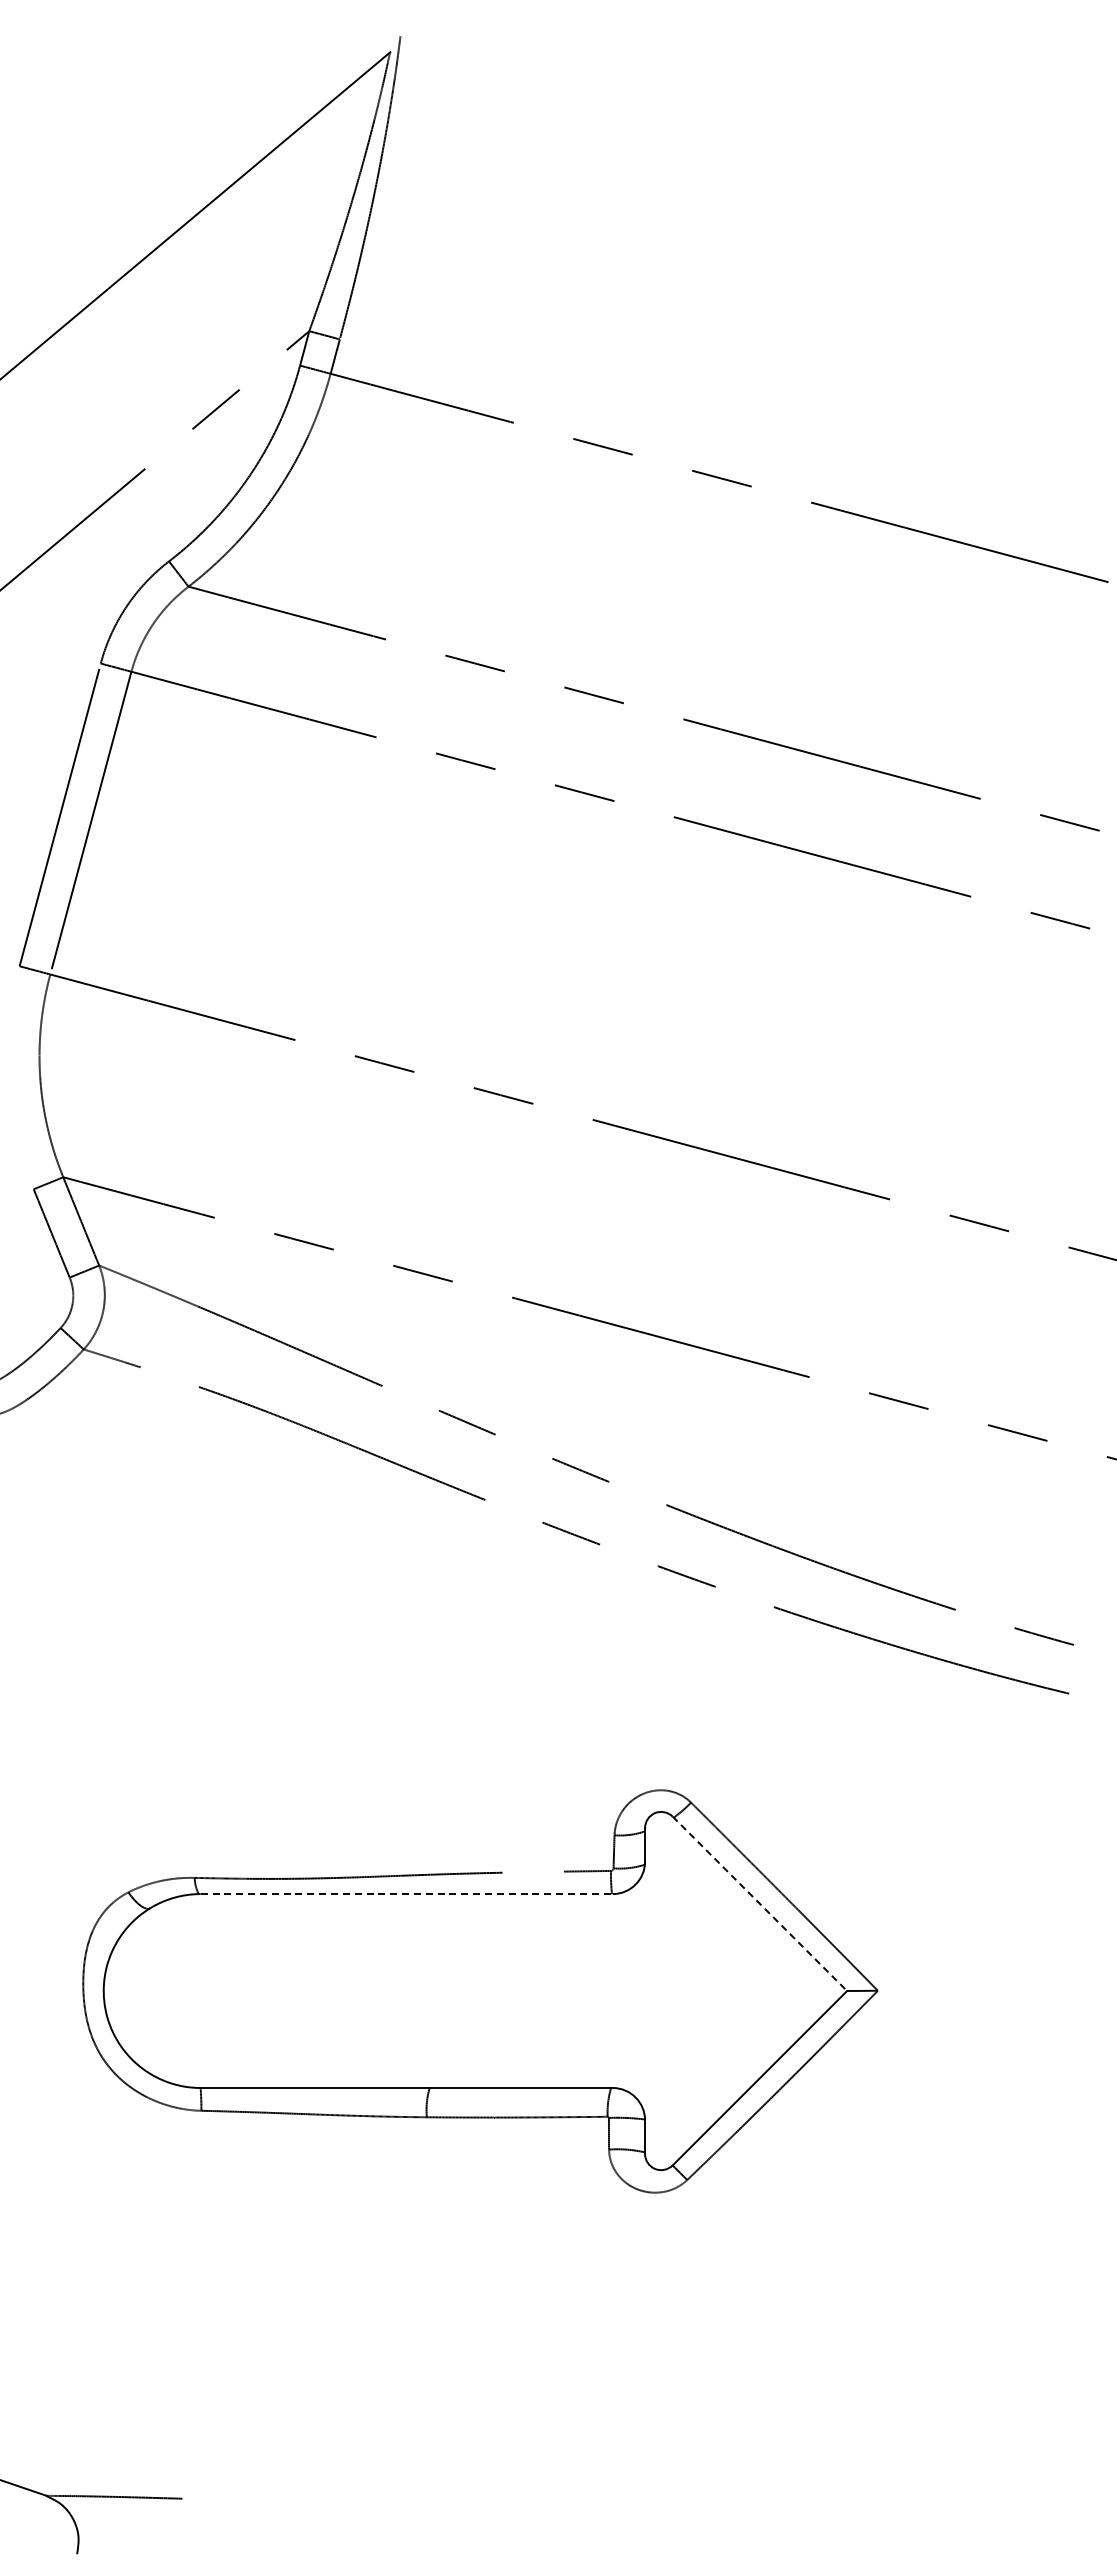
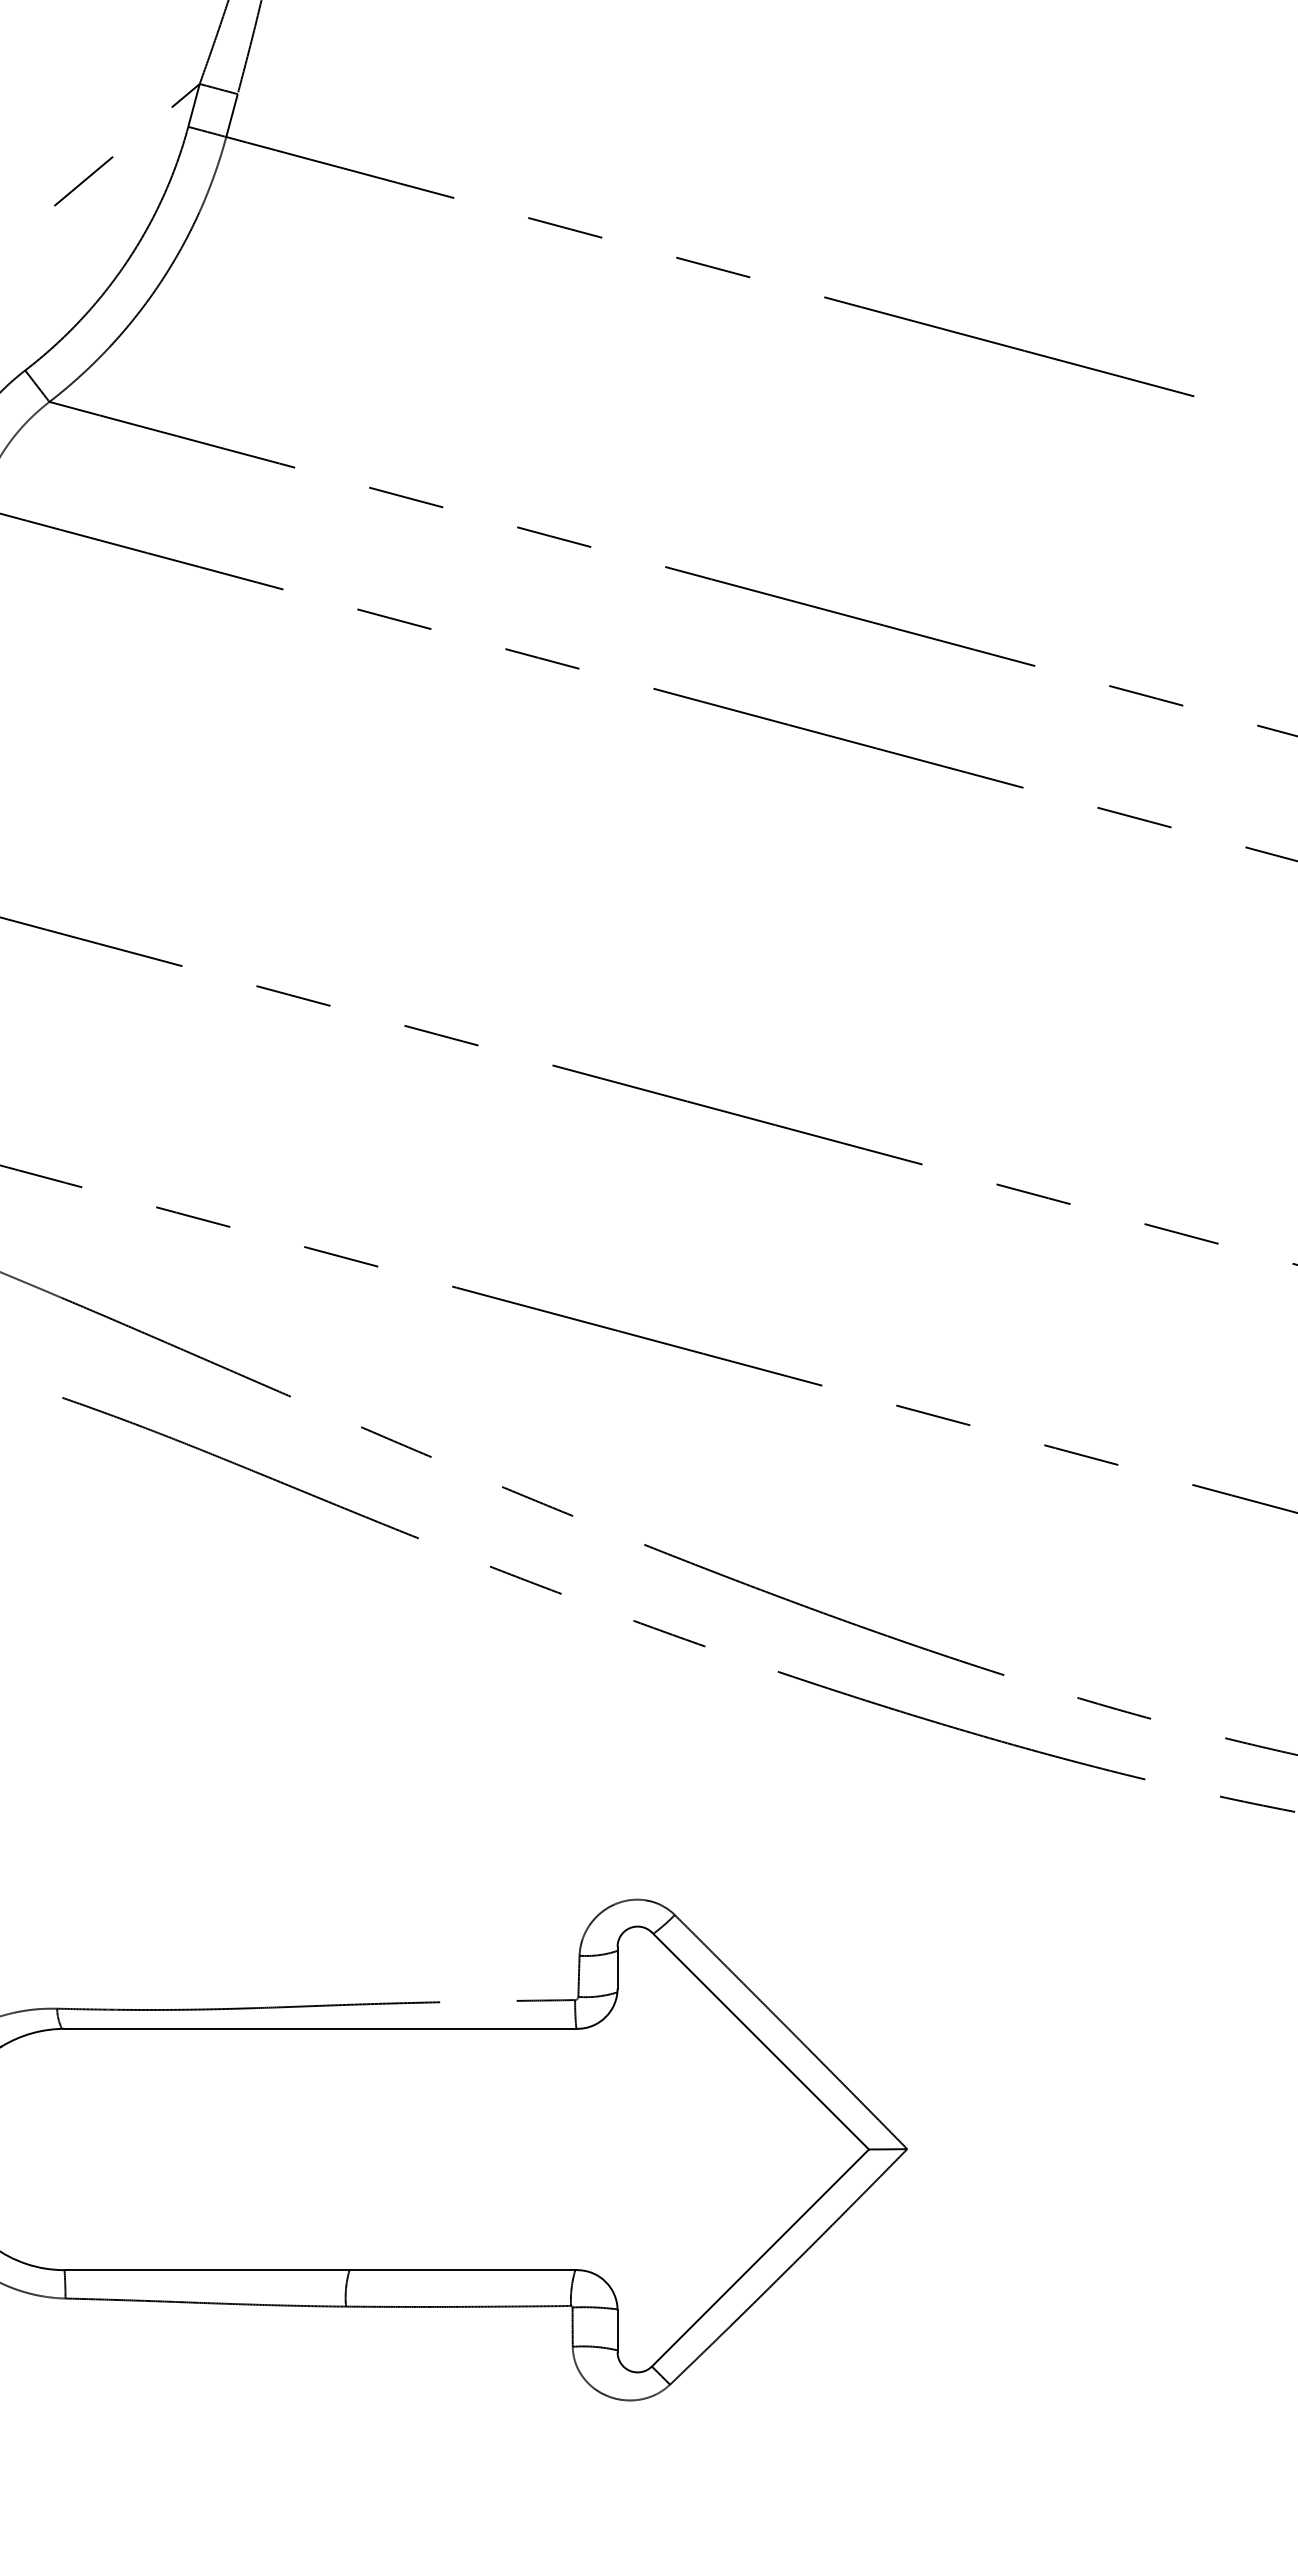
line: (407, 1894) -> (321, 2029), dashed -> solid
line: (760, 1904) -> (761, 2041), dashed -> solid

